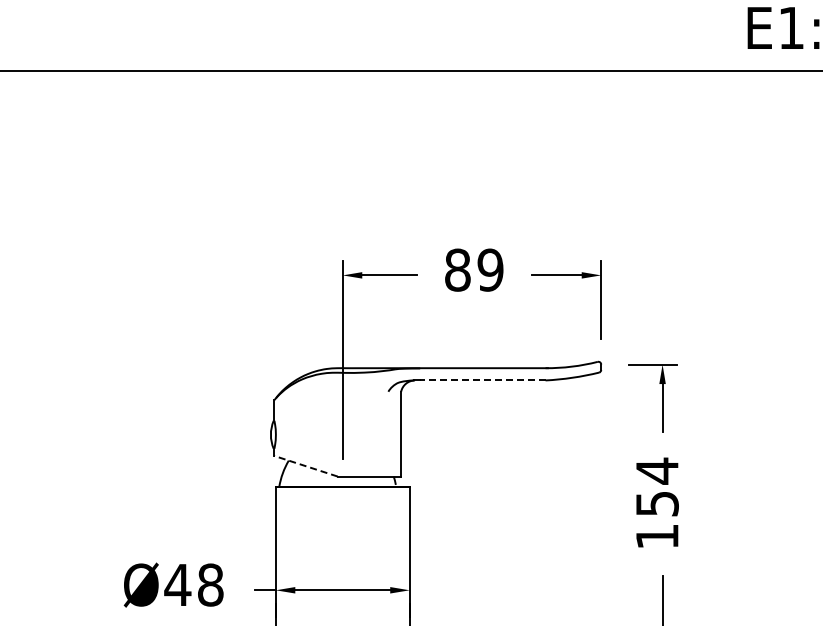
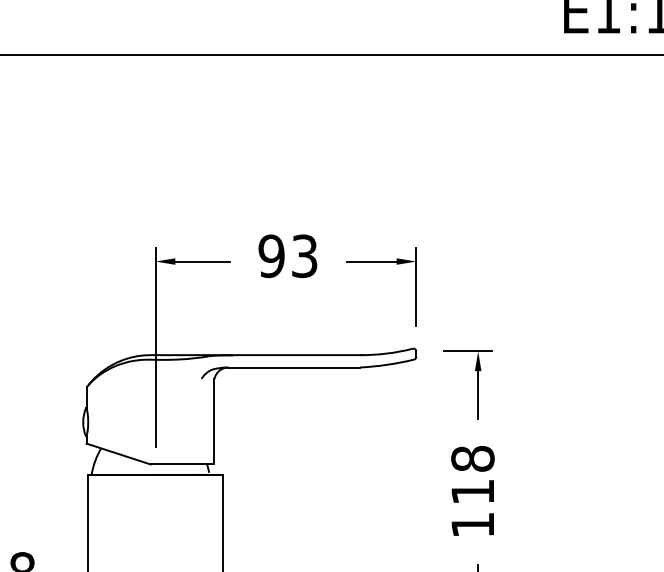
text: (473, 269) -> (287, 255), 89 -> 93
line: (482, 380) -> (296, 367), dashed -> solid
line: (305, 466) -> (118, 454), dashed -> solid
text: (656, 486) -> (472, 474), 154 -> 118

